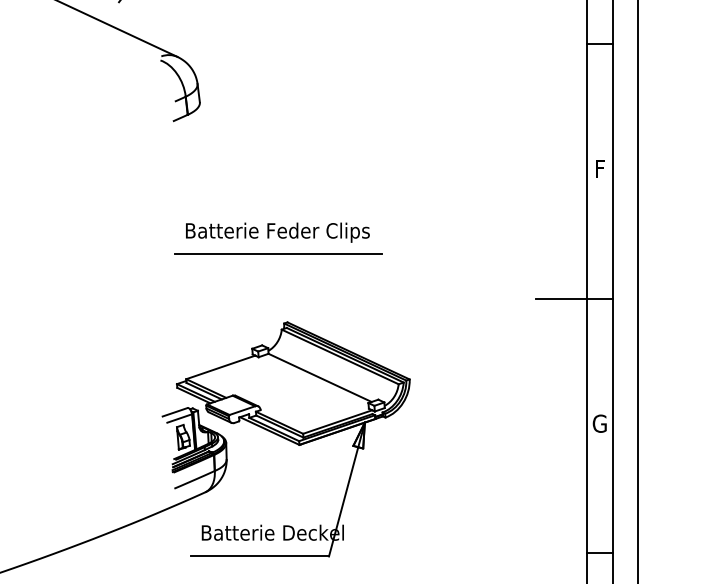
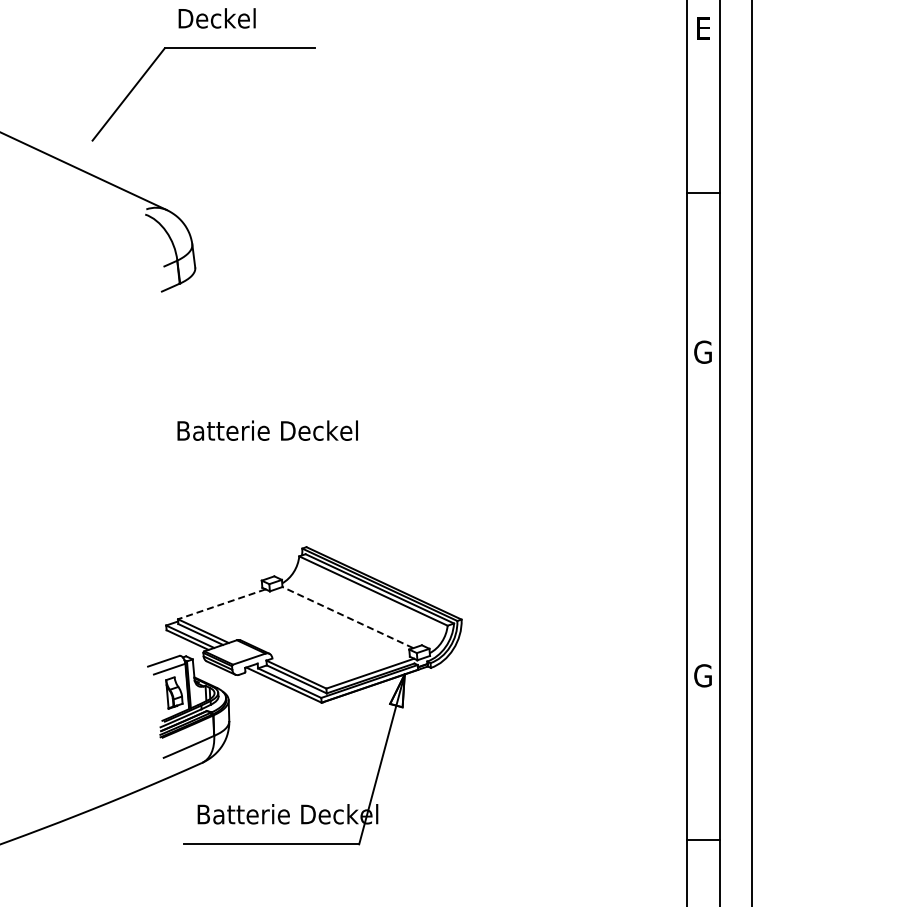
text: (599, 168) -> (702, 351), F -> G
text: (319, 232) -> (347, 433), Batterie Feder Clips -> Batterie Deckel
line: (278, 254) -> (294, 460), removed
line: (574, 298) -> (670, 516), removed
line: (220, 367) -> (221, 604), solid -> dashed
line: (319, 377) -> (347, 617), solid -> dashed

